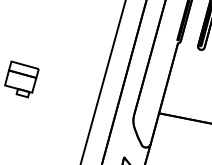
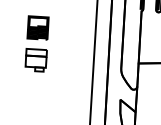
part: (32, 35) -> (37, 27), added

